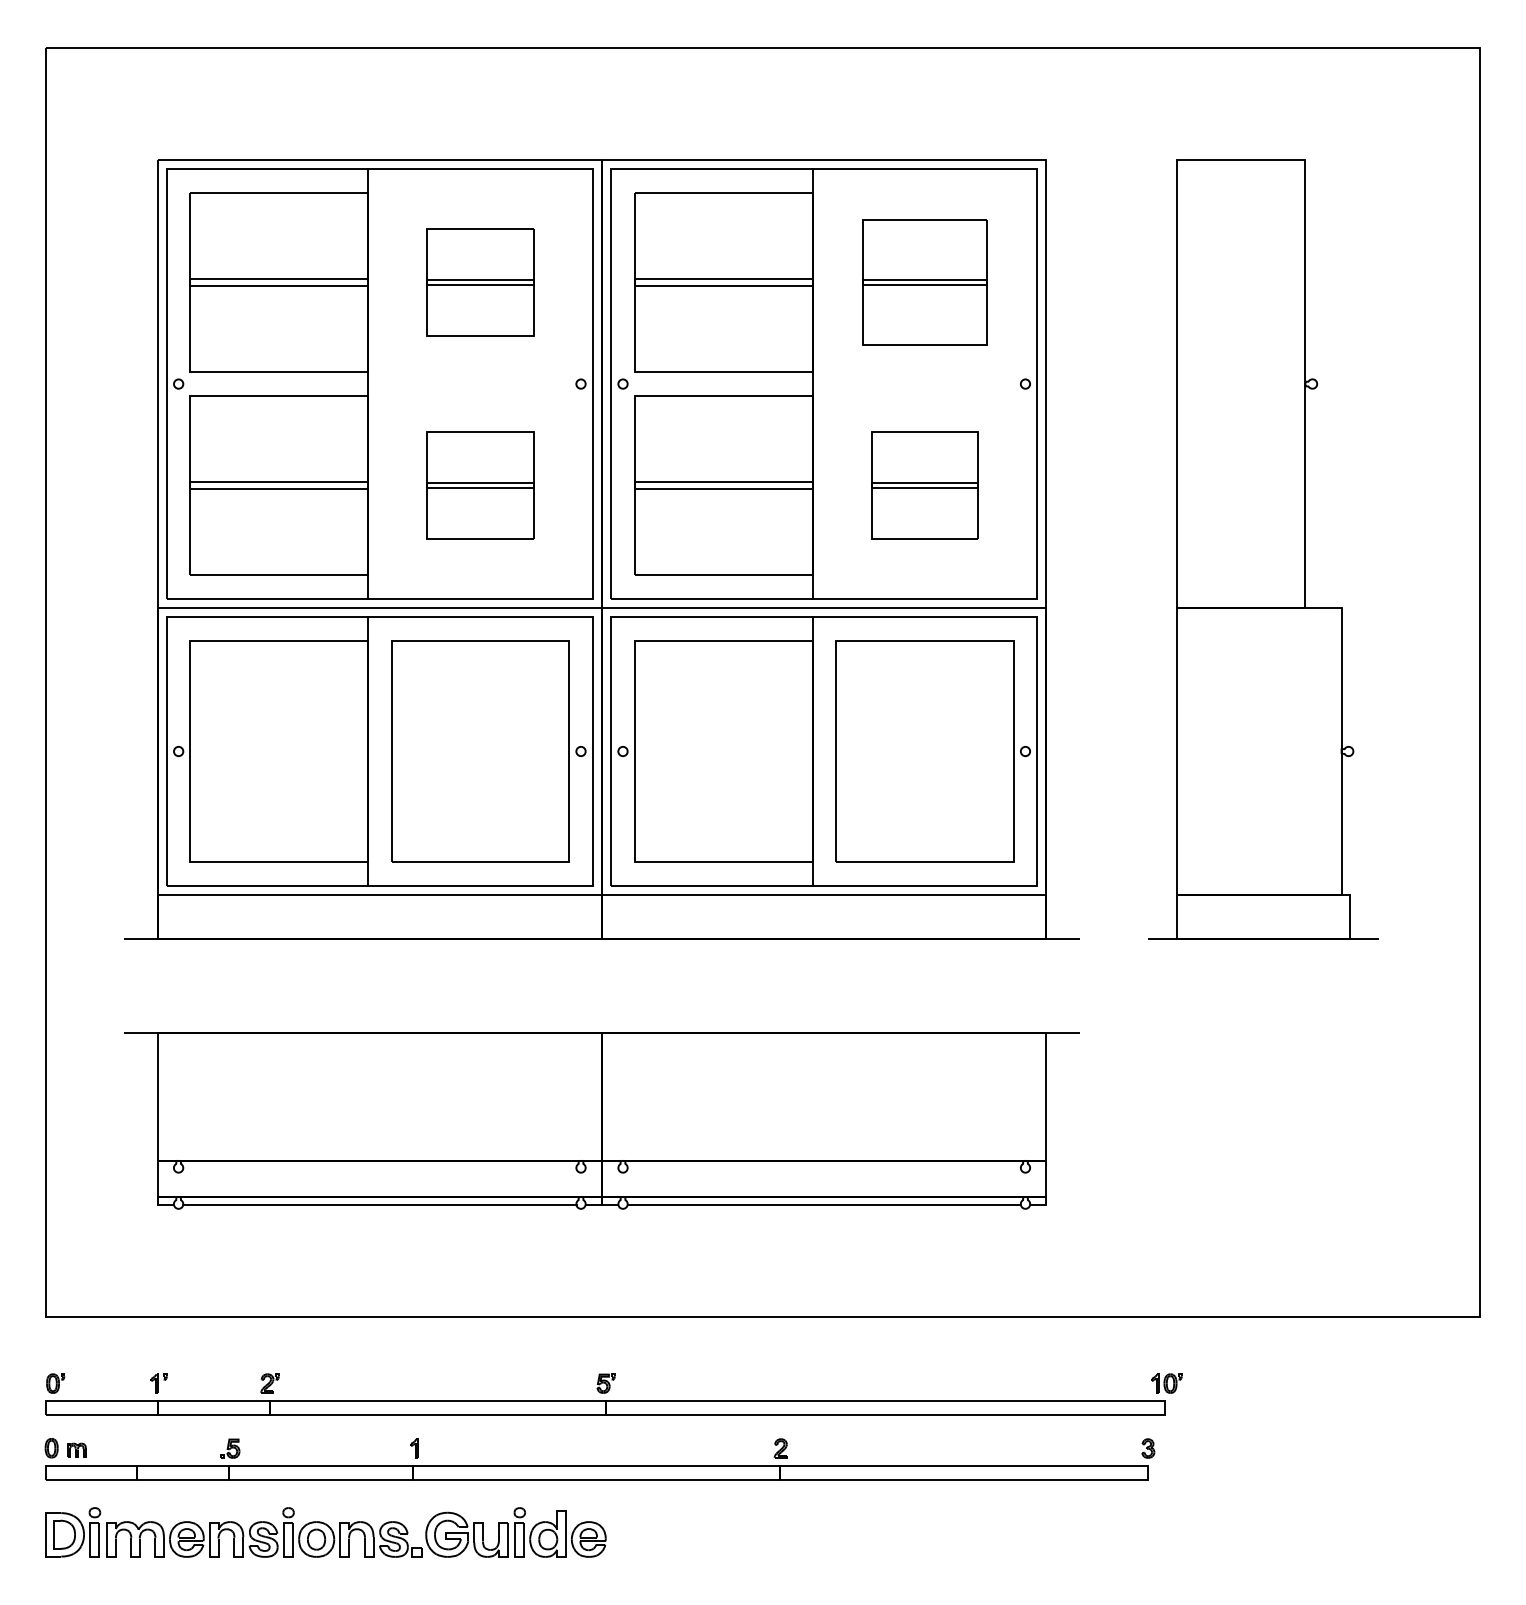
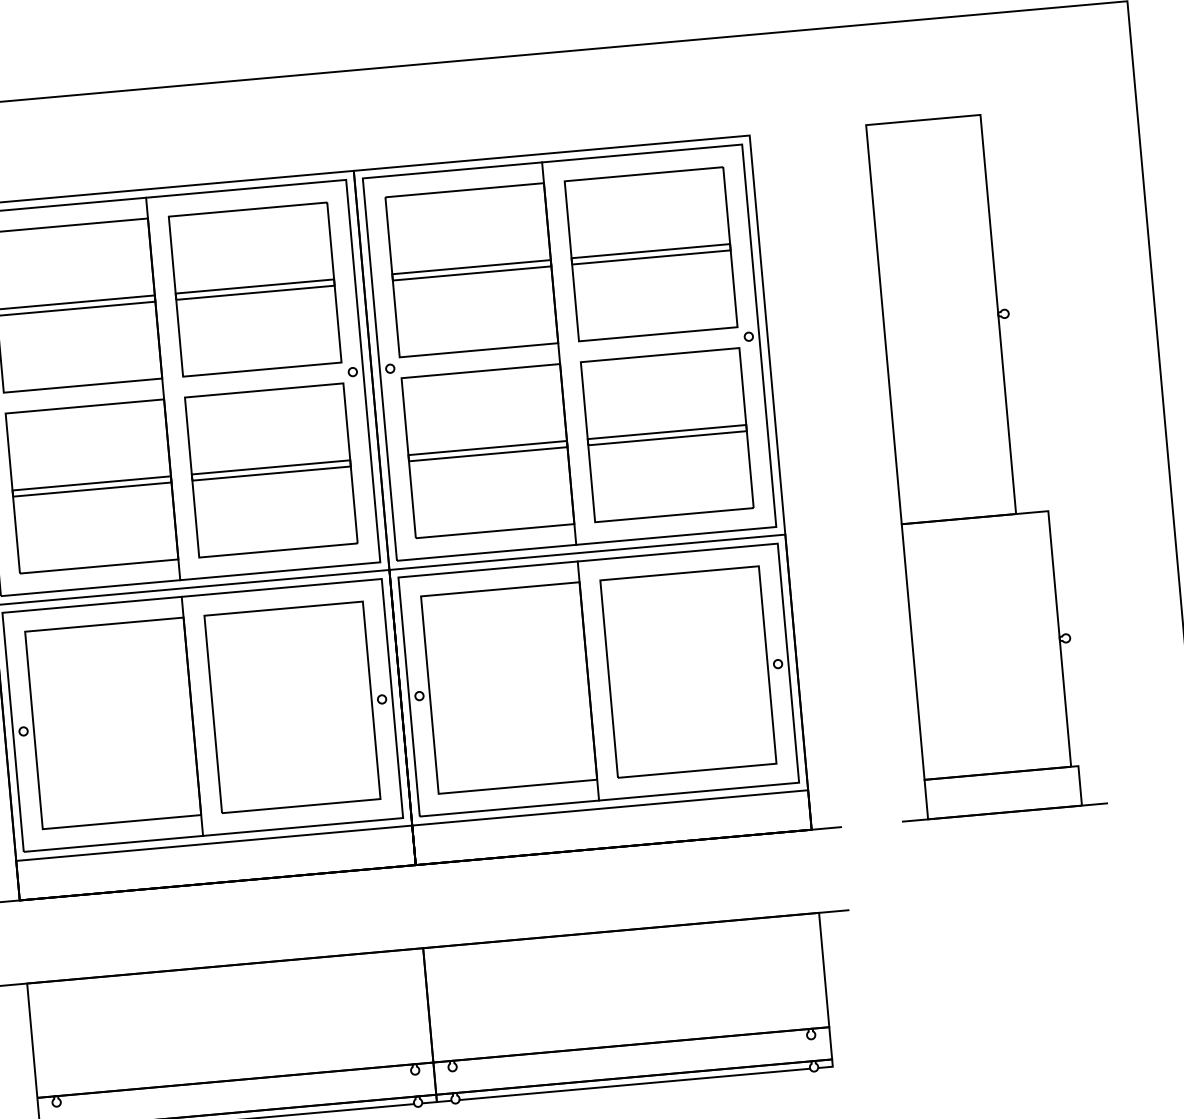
part: (480, 282) -> (255, 289), size x1.67
part: (924, 282) -> (650, 254), size x1.43
part: (480, 485) -> (271, 470), size x1.67
part: (924, 485) -> (666, 435), size x1.67

